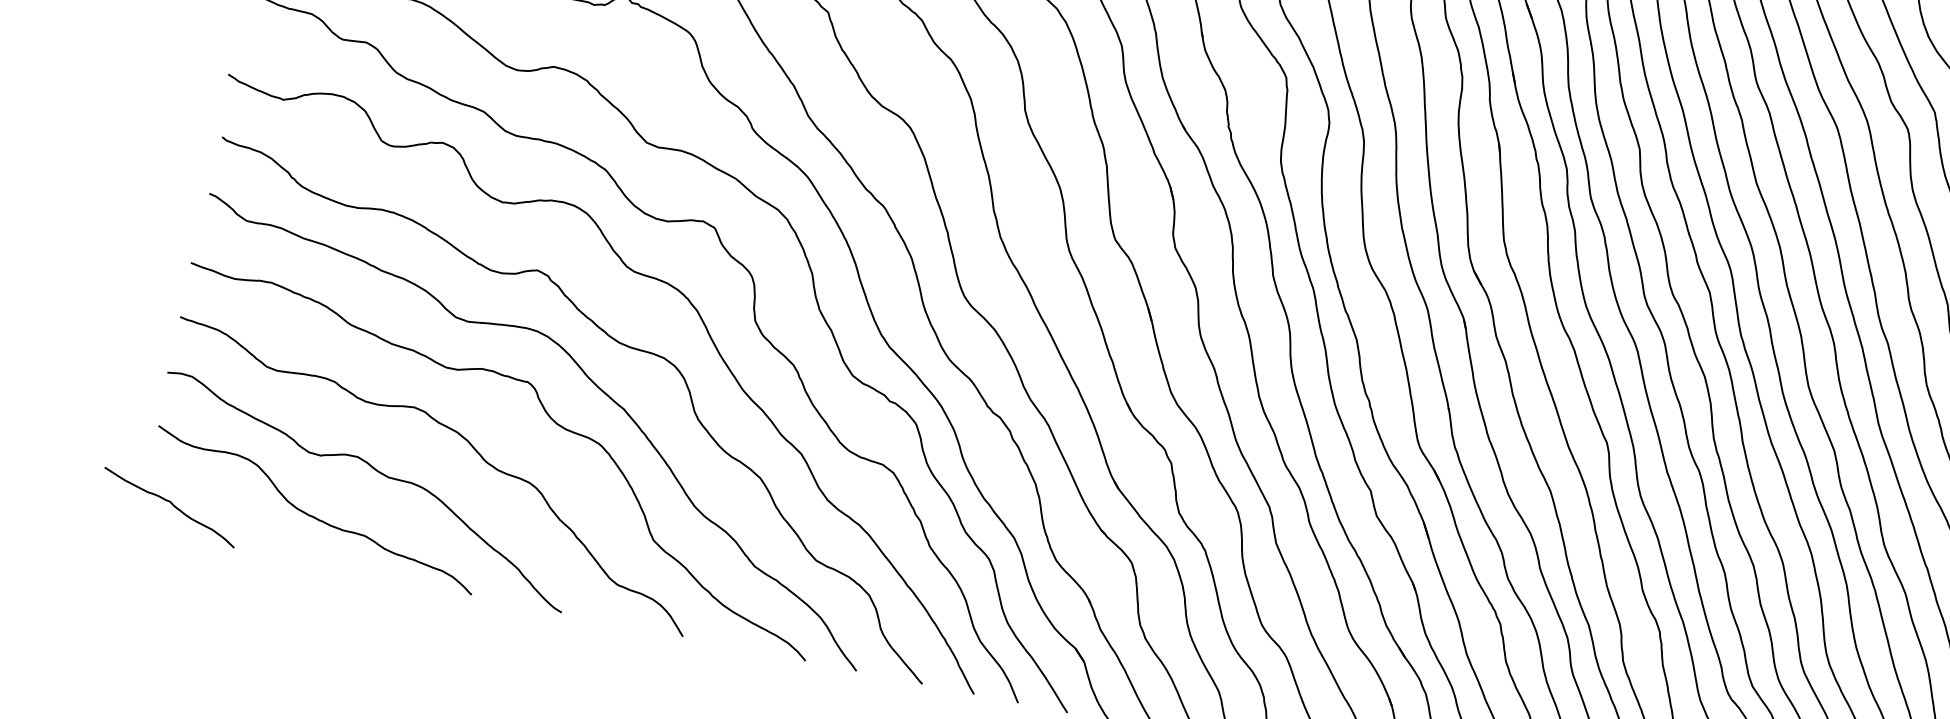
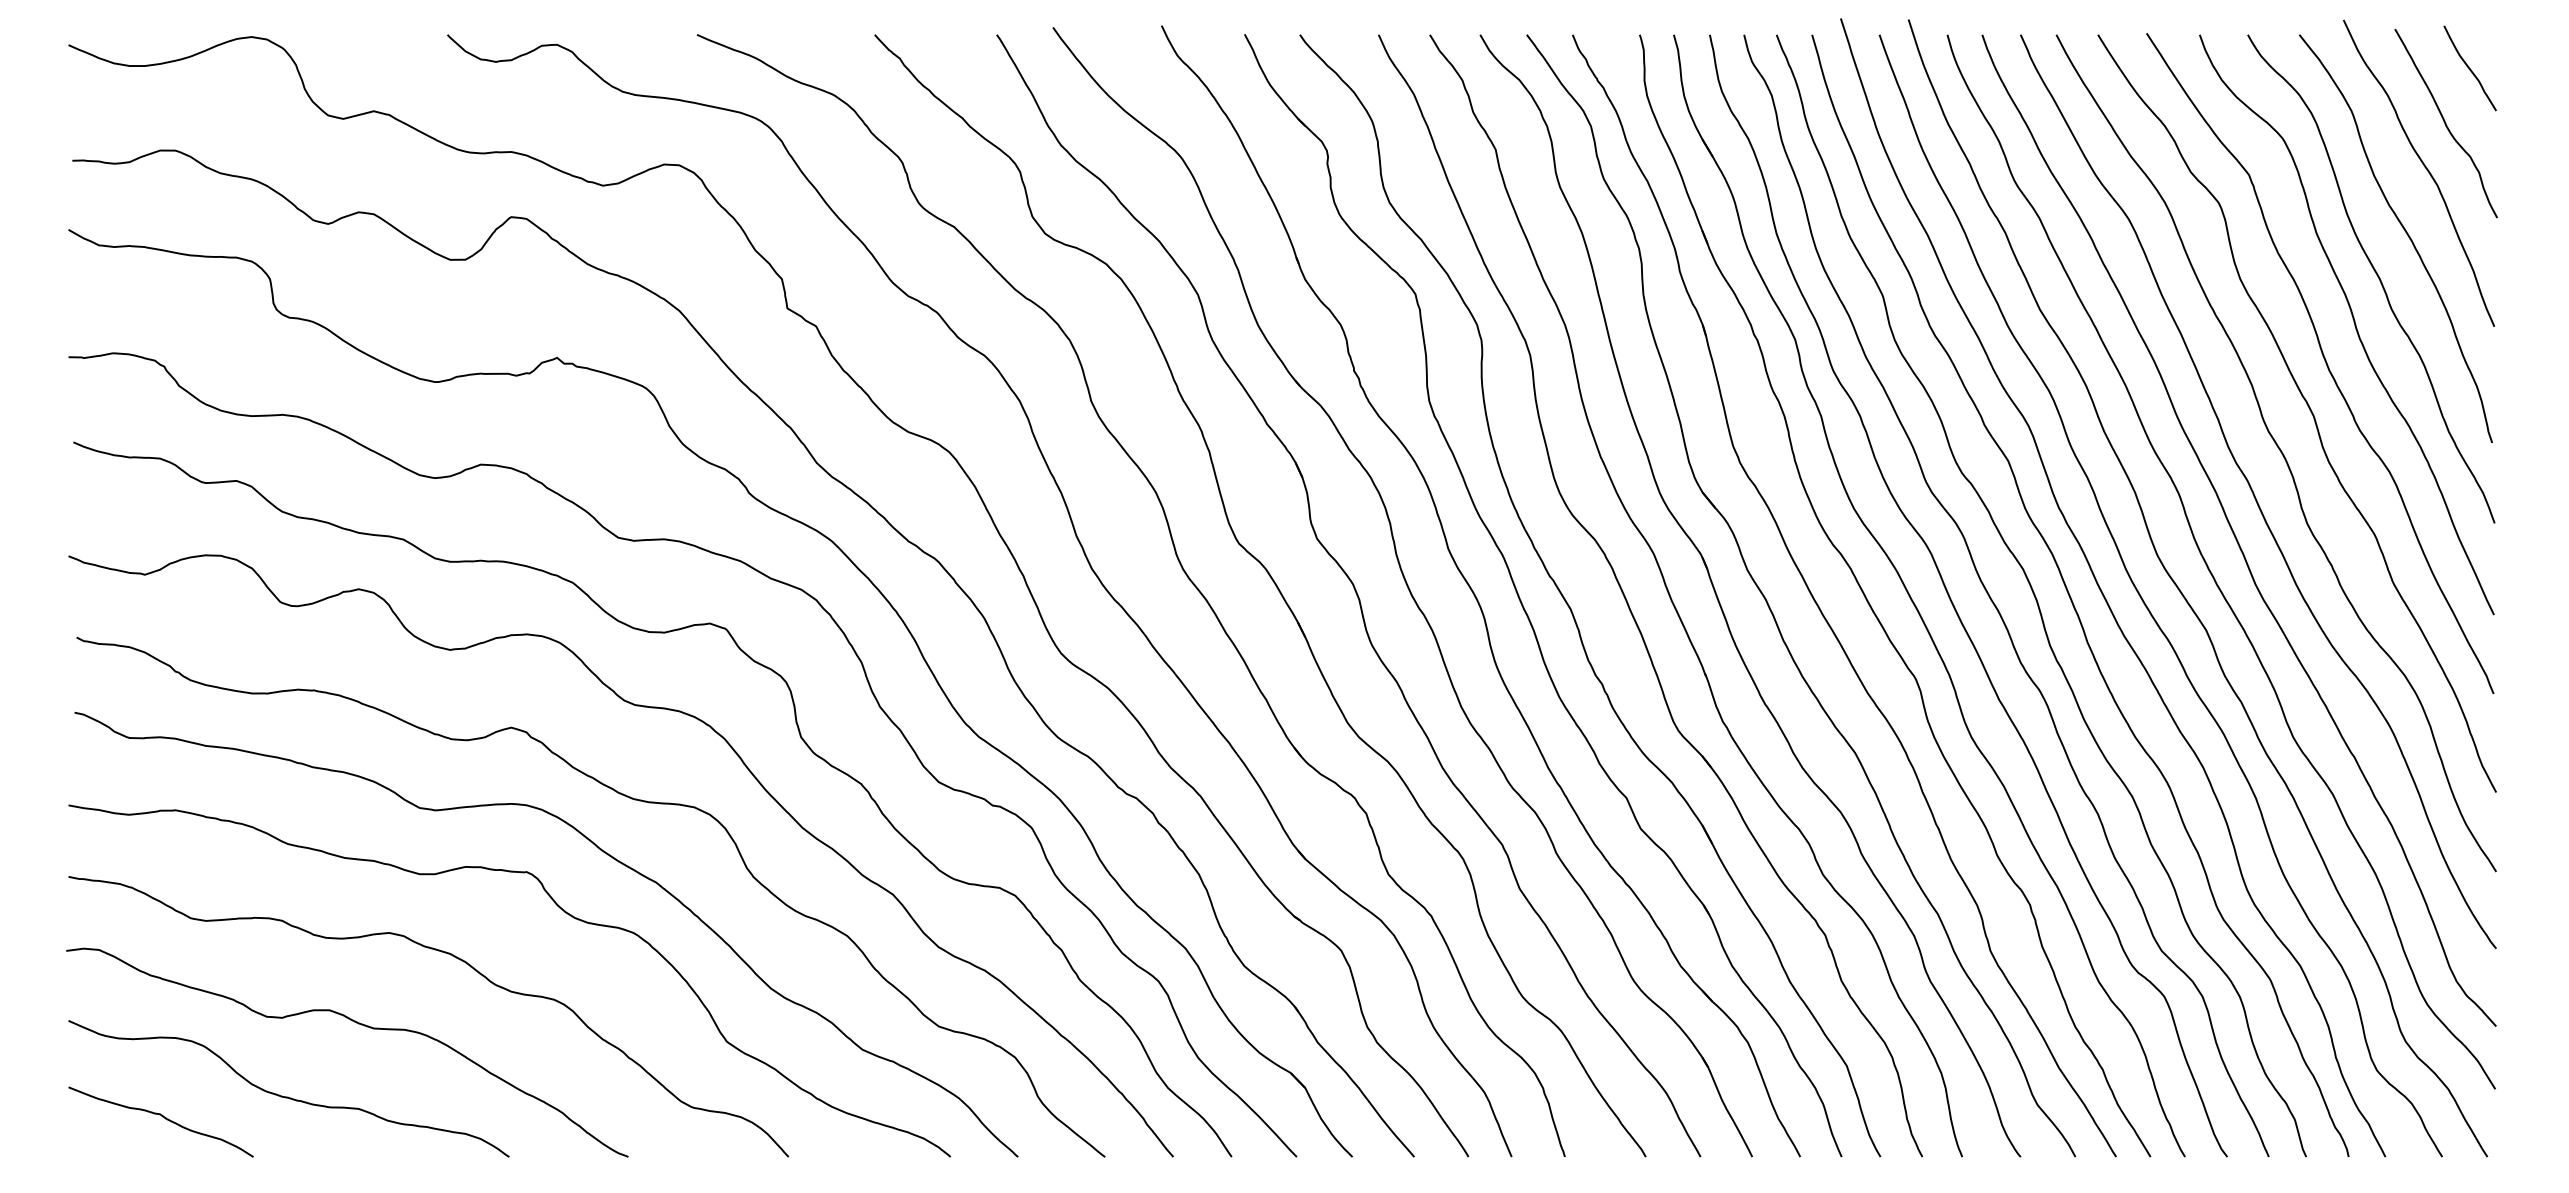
curve: (171, 504) -> (162, 1117), moved

